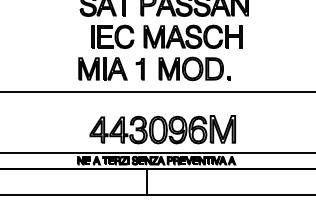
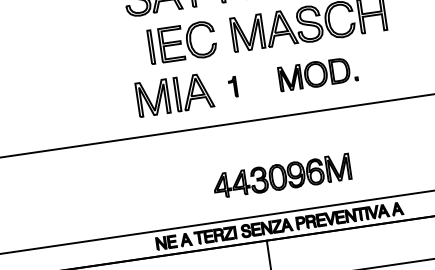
part: (194, 68) -> (317, 73), size x0.7
part: (139, 69) -> (232, 87), size x0.6
part: (162, 129) -> (281, 176), size x0.6

